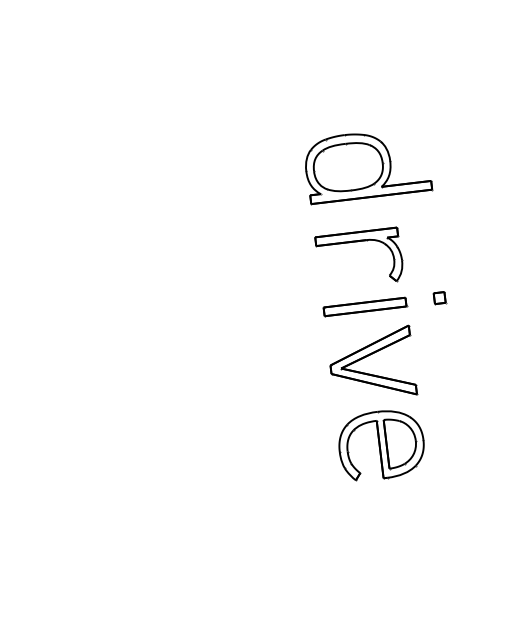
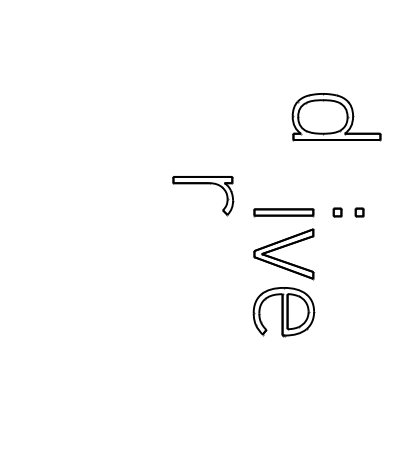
part: (367, 165) -> (336, 117), moved
part: (358, 242) -> (203, 184), moved
part: (470, 294) -> (359, 212), added

